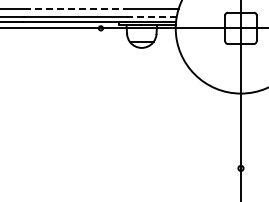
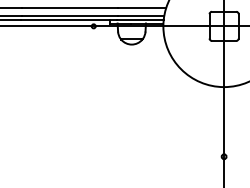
line: (75, 8) -> (70, 7), dashed -> solid
line: (151, 17) -> (140, 16), dashed -> solid

